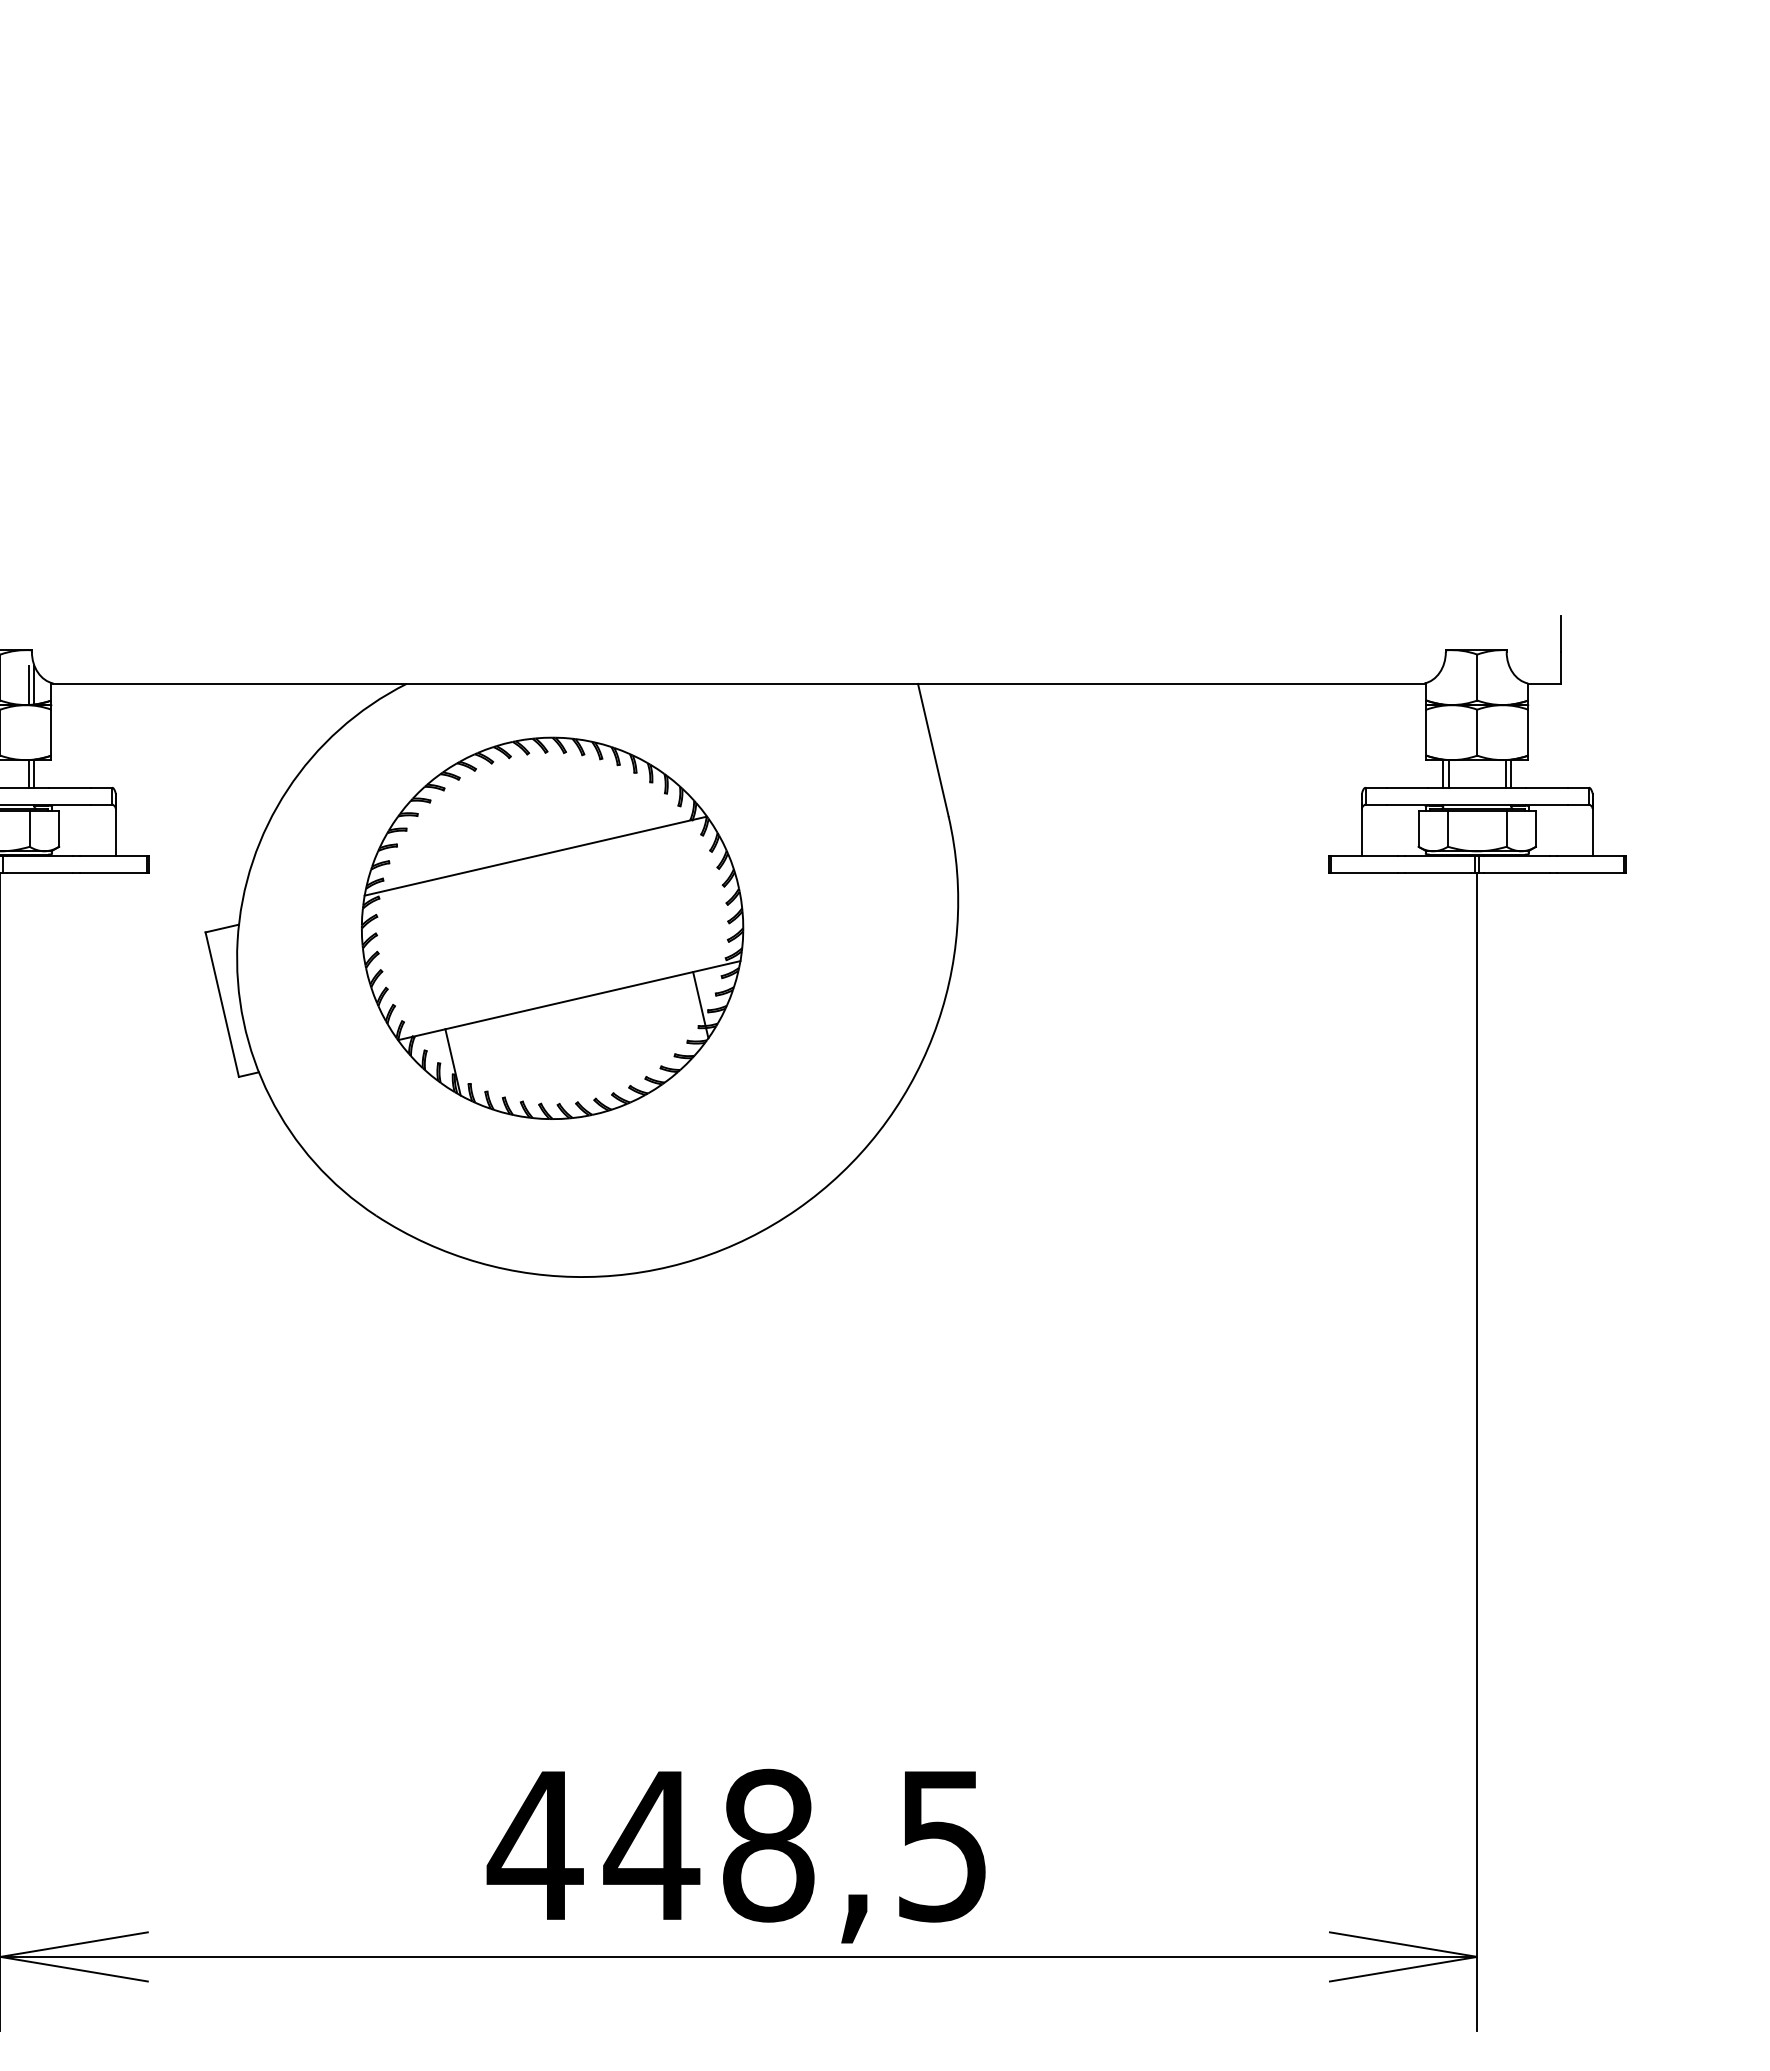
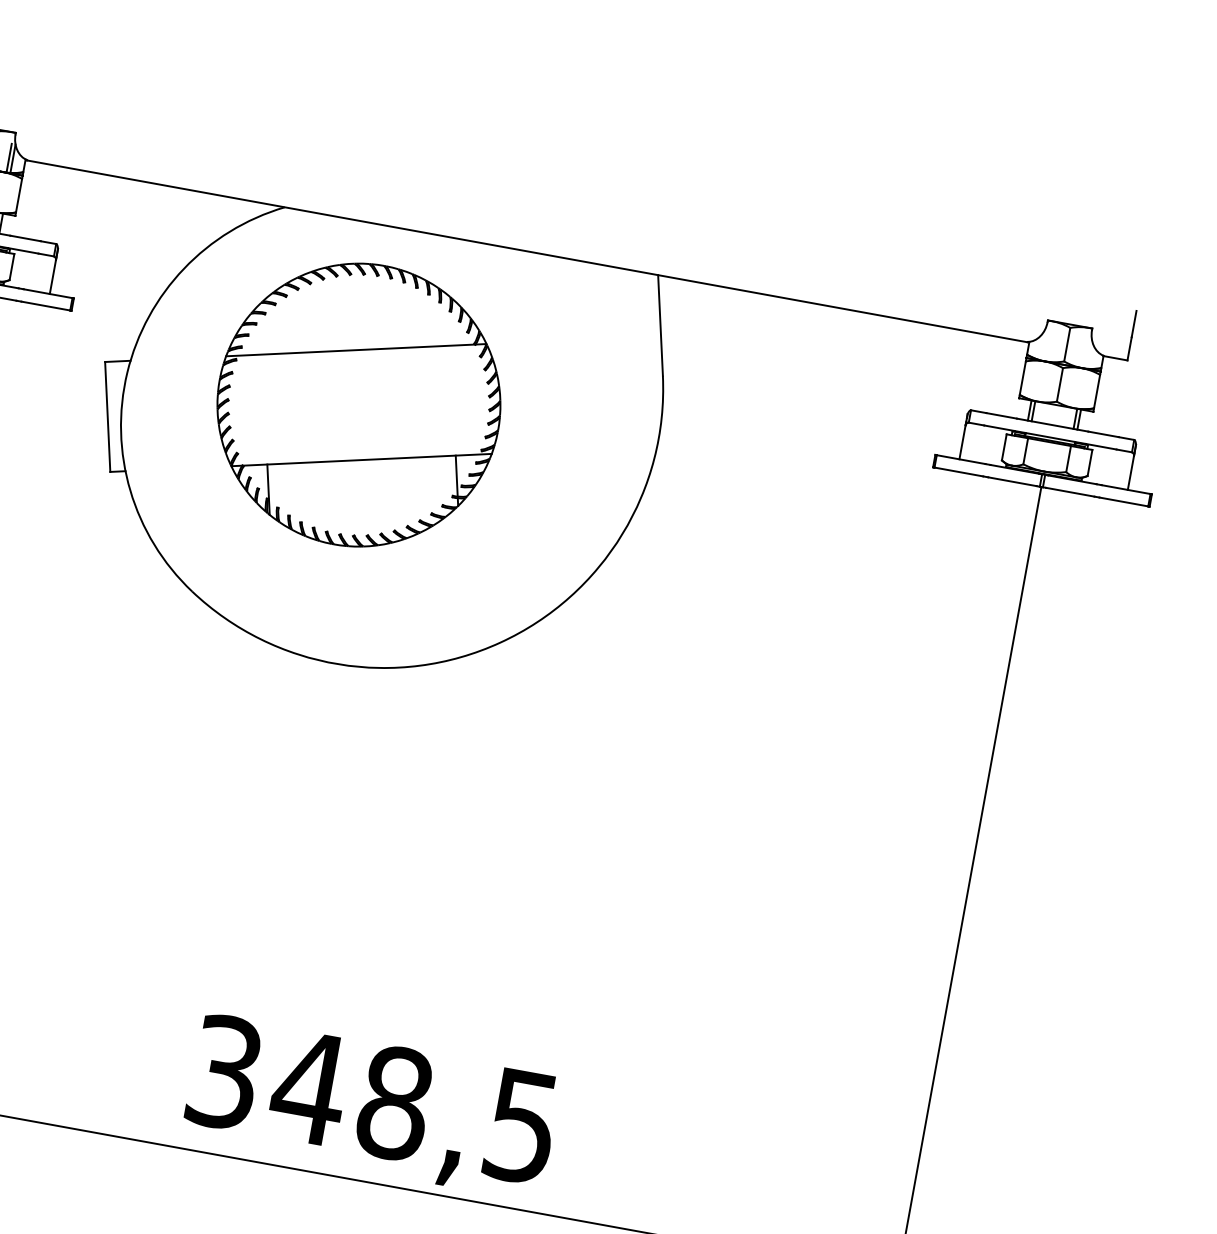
text: (534, 1845) -> (224, 1072), 448,5 -> 348,5

